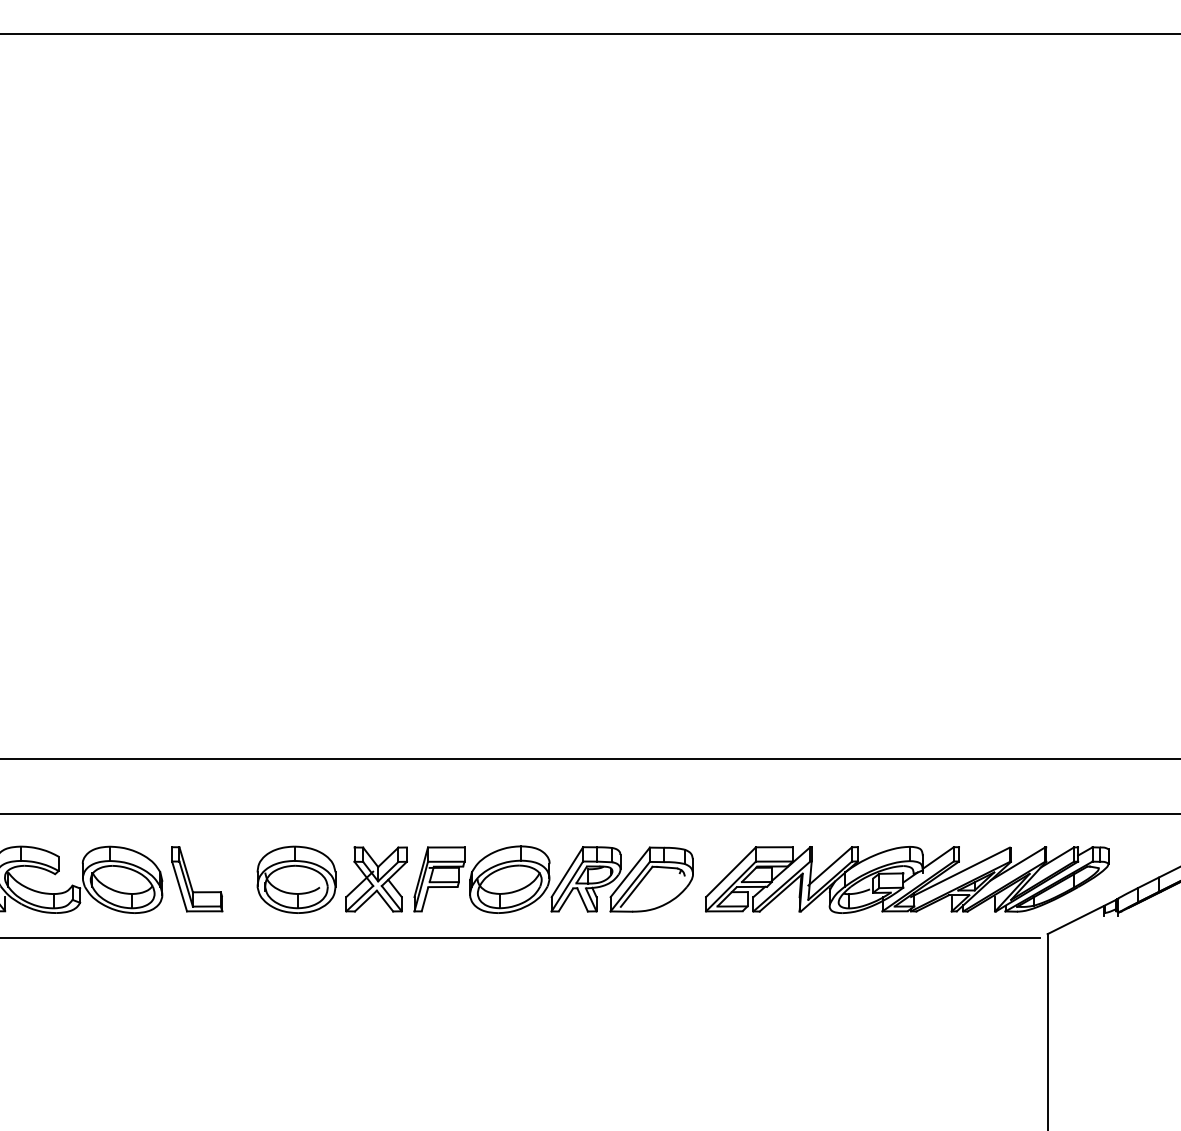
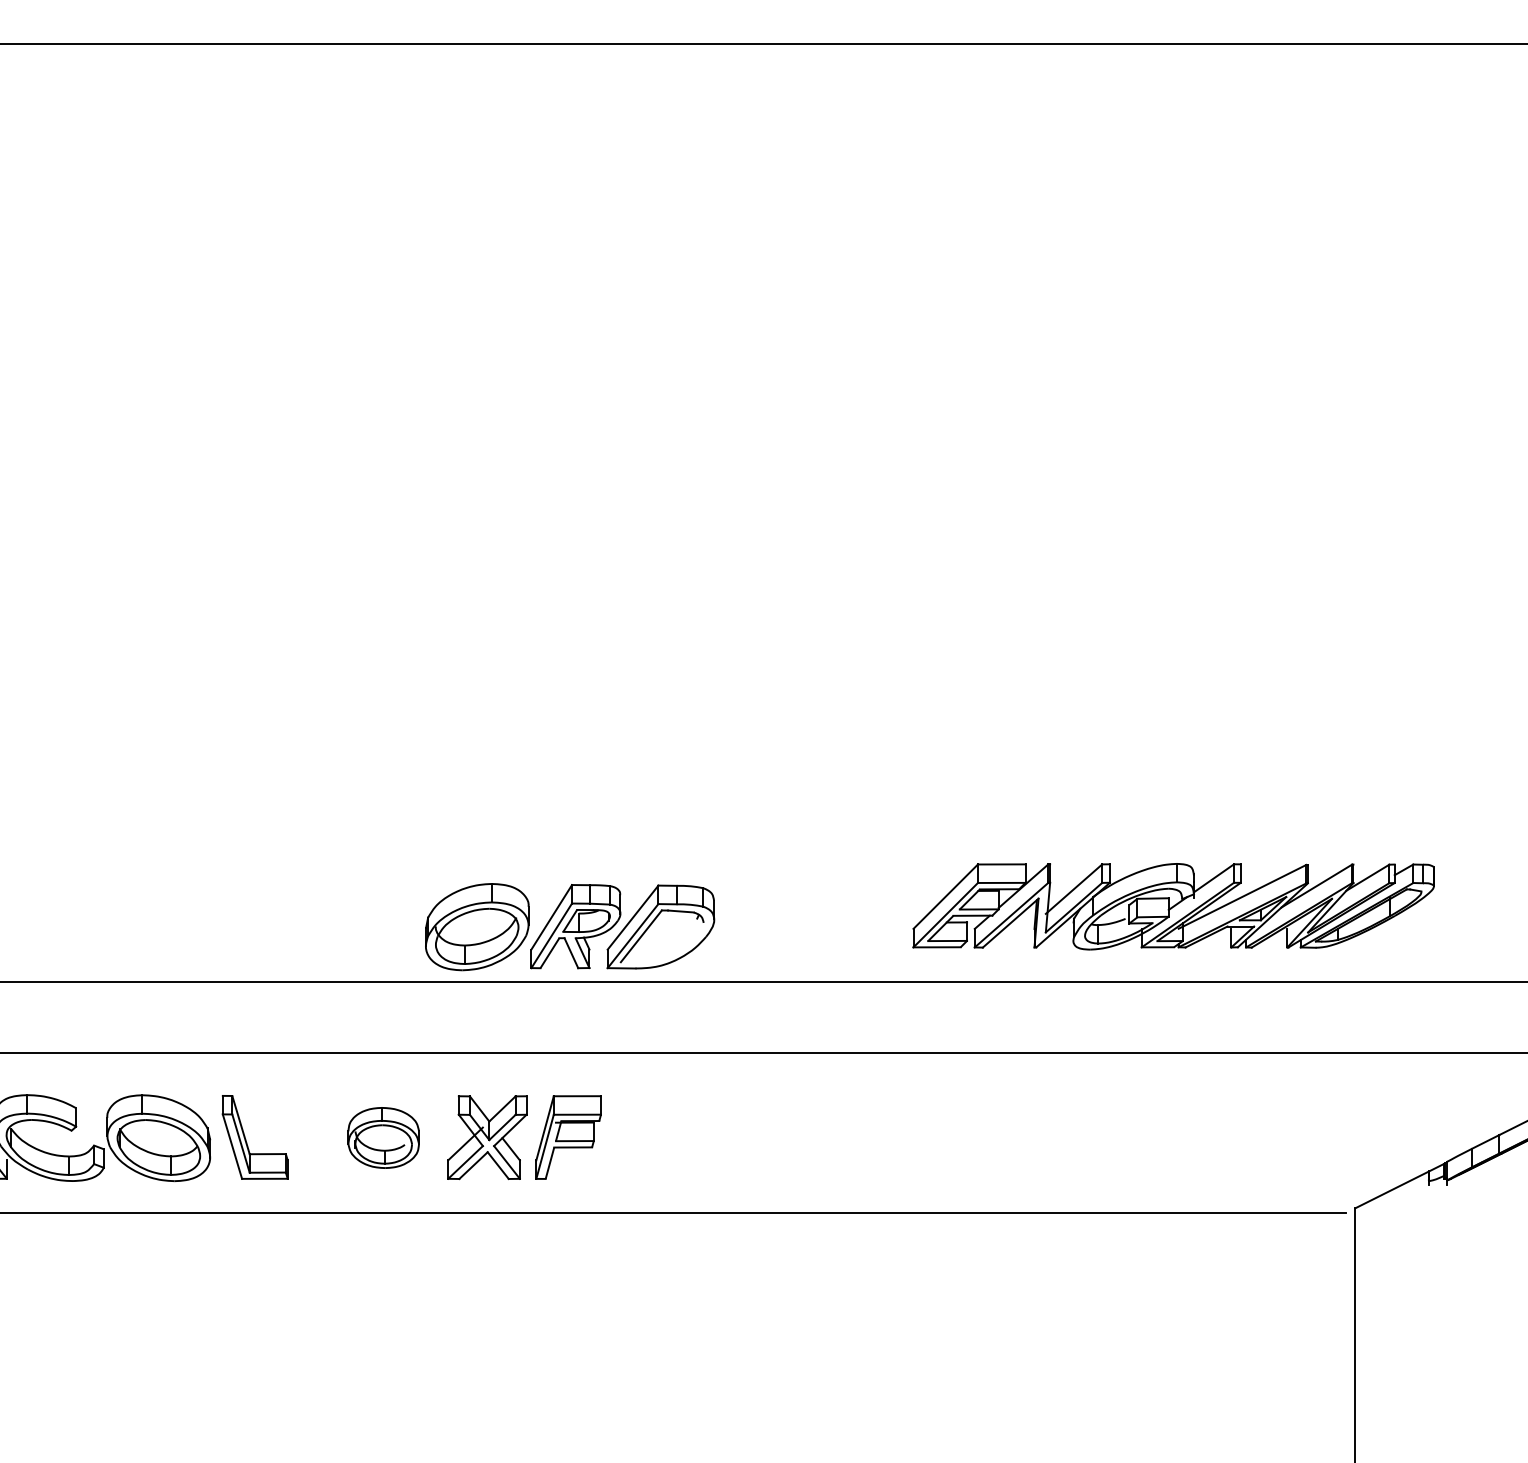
part: (296, 879) -> (383, 1137), size x0.7
part: (581, 879) -> (569, 926), moved
part: (907, 879) -> (1174, 906), moved

